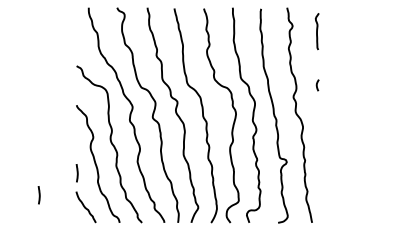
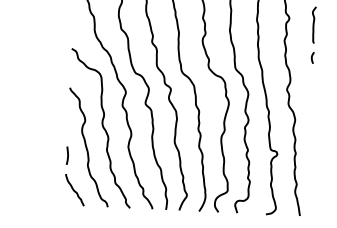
curve: (317, 85) -> (312, 58), moved
line: (38, 195) -> (27, 176), removed

